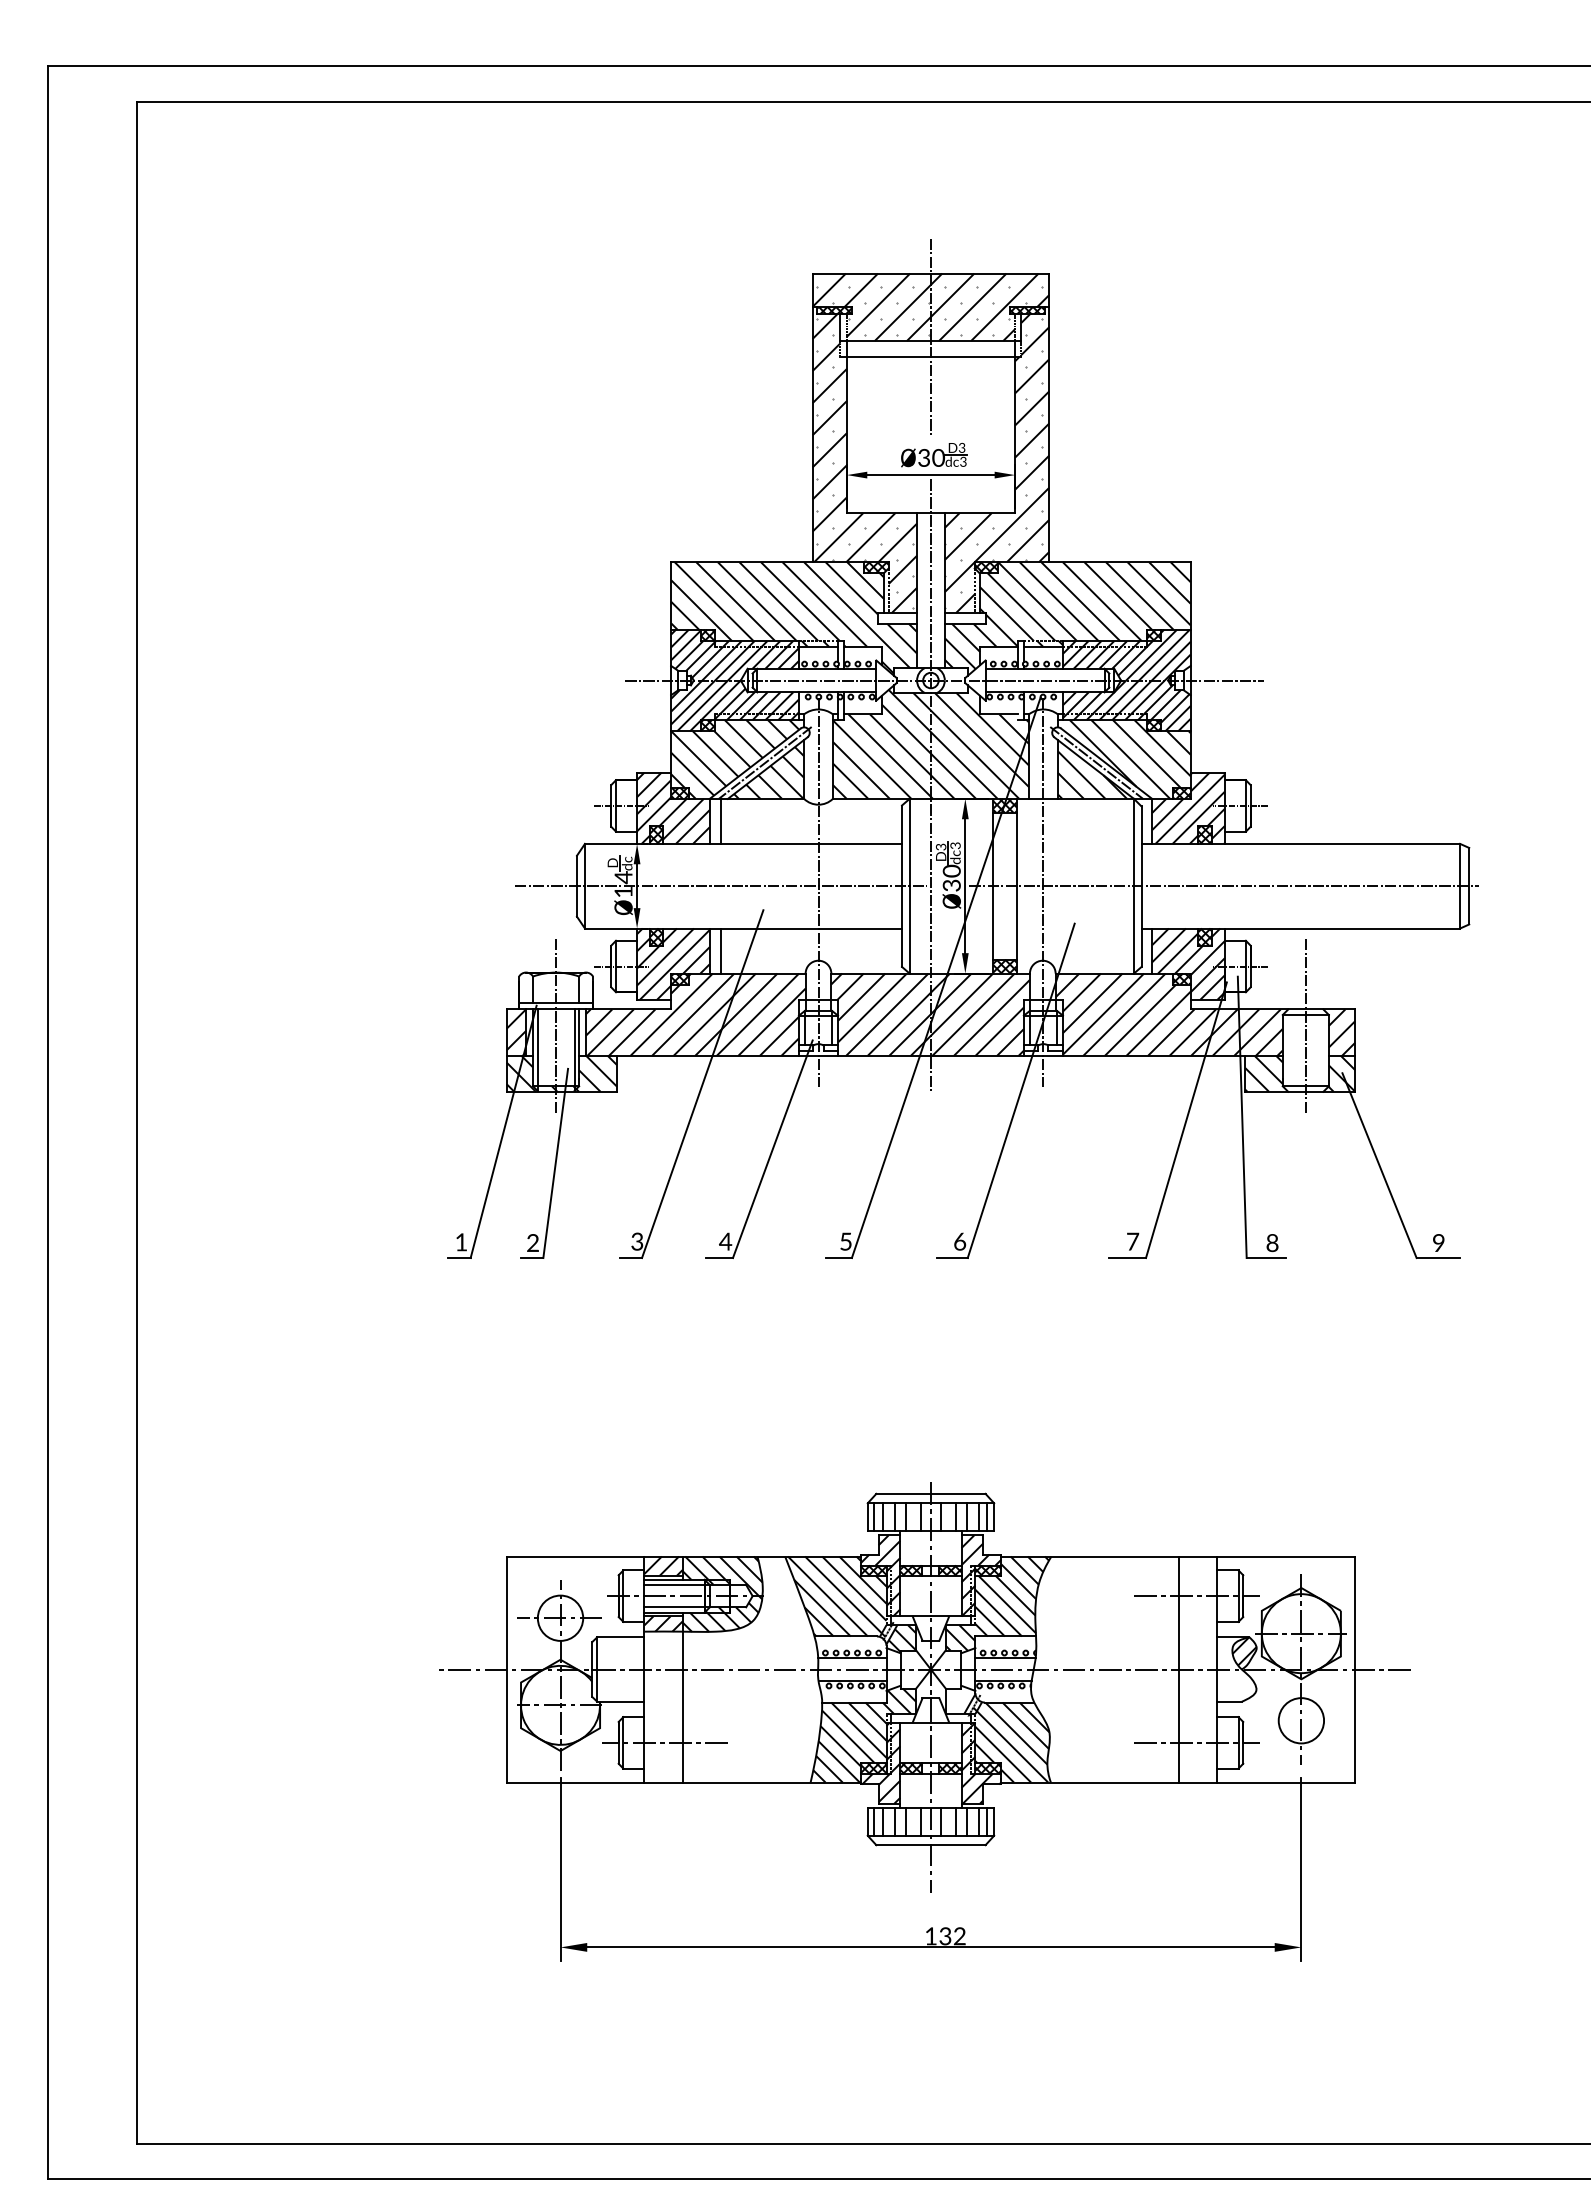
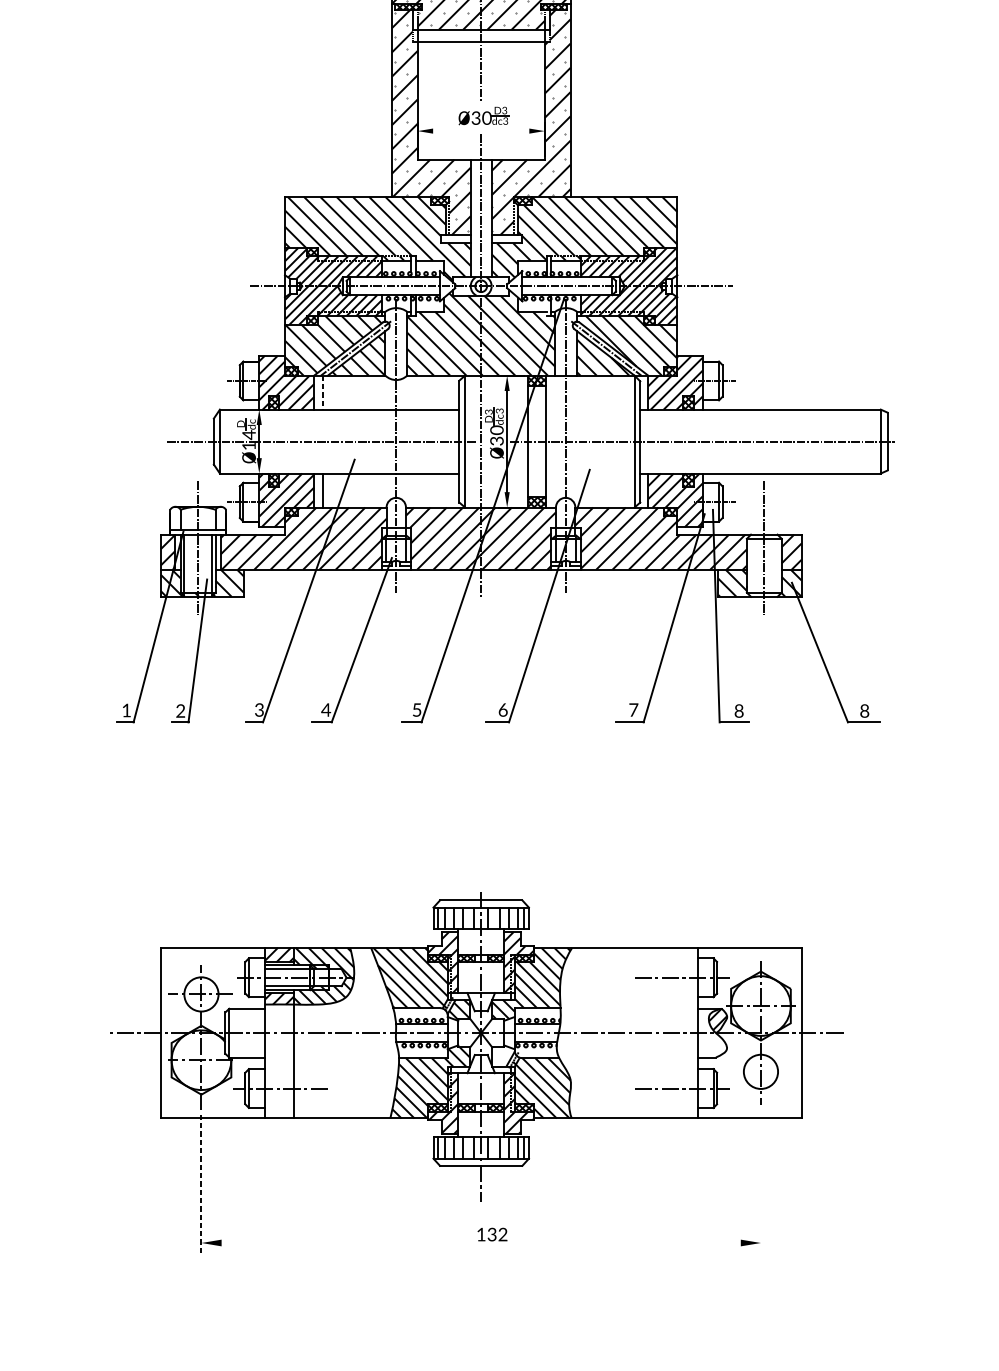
line: (930, 475) -> (480, 131), removed
line: (721, 821) -> (323, 392), solid -> dashed
text: (1438, 1243) -> (864, 711), 9 -> 8
line: (1179, 1669) -> (668, 1033), removed
line: (1301, 1868) -> (761, 1183), removed
line: (560, 1869) -> (201, 1184), solid -> dashed
line: (930, 1947) -> (480, 1243), removed

